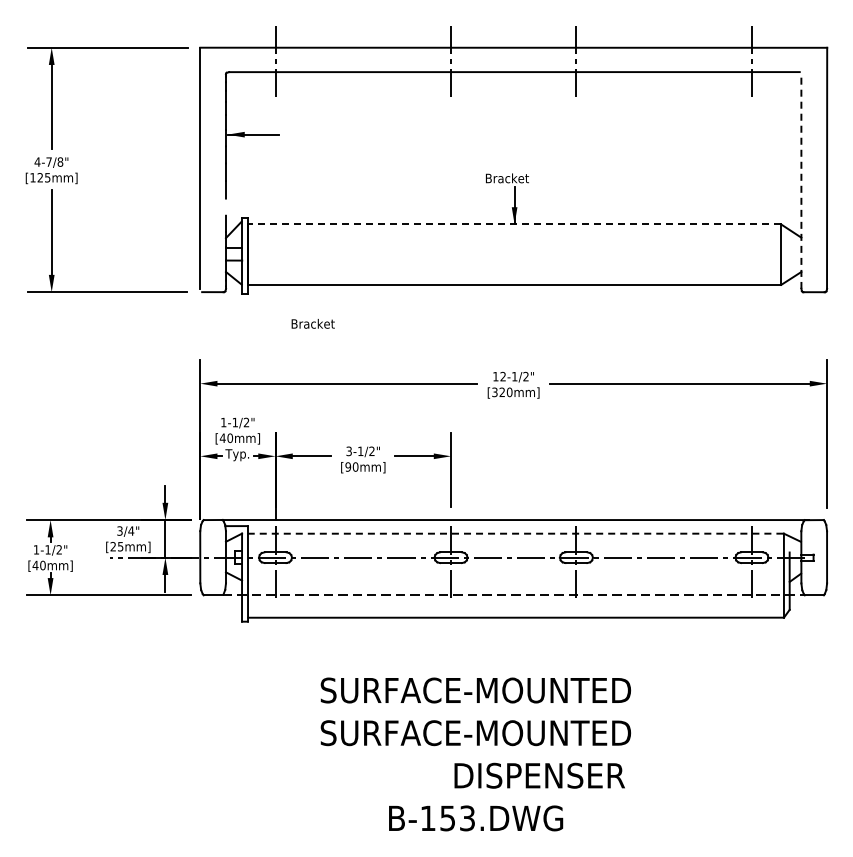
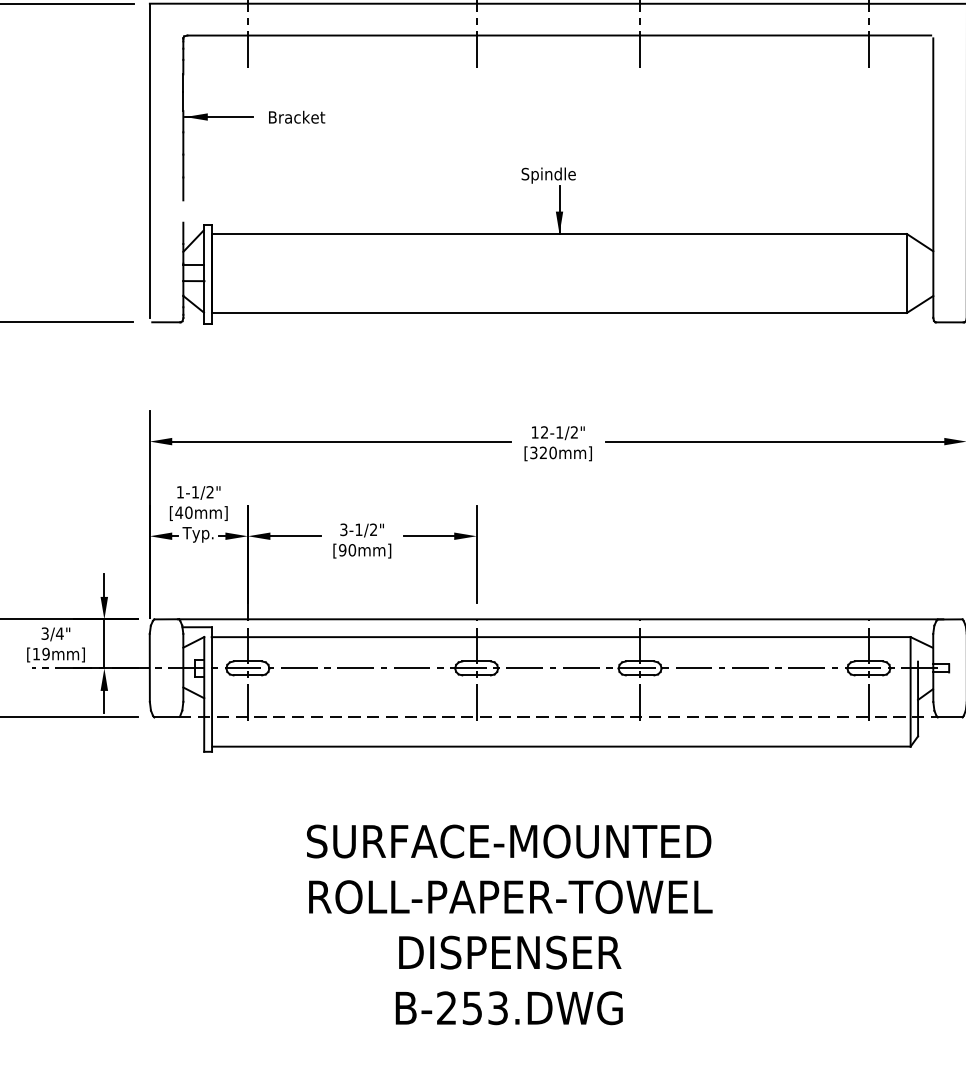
text: (507, 179) -> (550, 175), Bracket -> Spindle
line: (801, 181) -> (933, 178), dashed -> solid
line: (514, 224) -> (559, 234), dashed -> solid
text: (312, 323) -> (296, 116), moved
line: (516, 533) -> (561, 636), dashed -> solid
text: (116, 546) -> (40, 653), [25mm] -> [19mm]
text: (476, 733) -> (509, 897), SURFACE-MOUNTED -> ROLL-PAPER-TOWEL
text: (539, 775) -> (509, 952), moved
text: (427, 817) -> (445, 1007), B-153.DWG -> B-253.DWG

